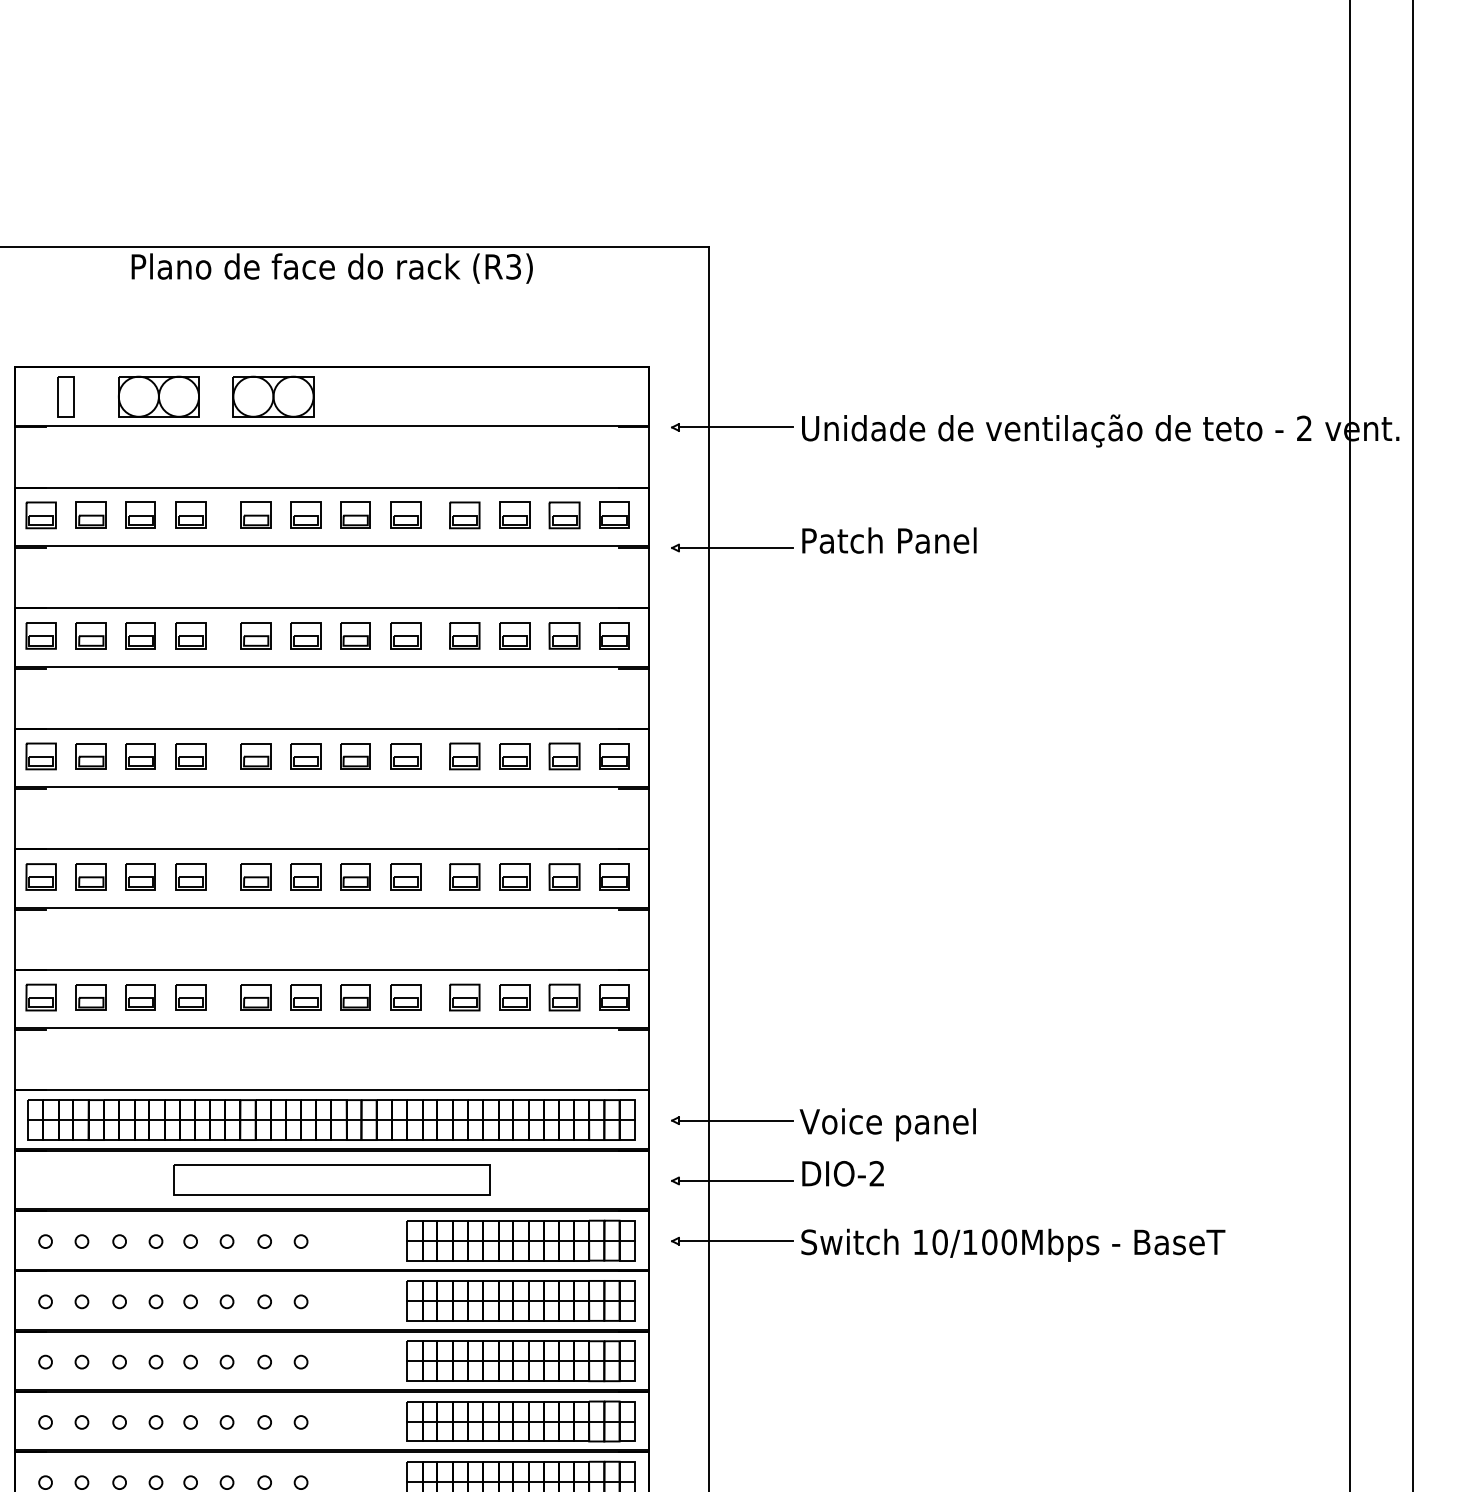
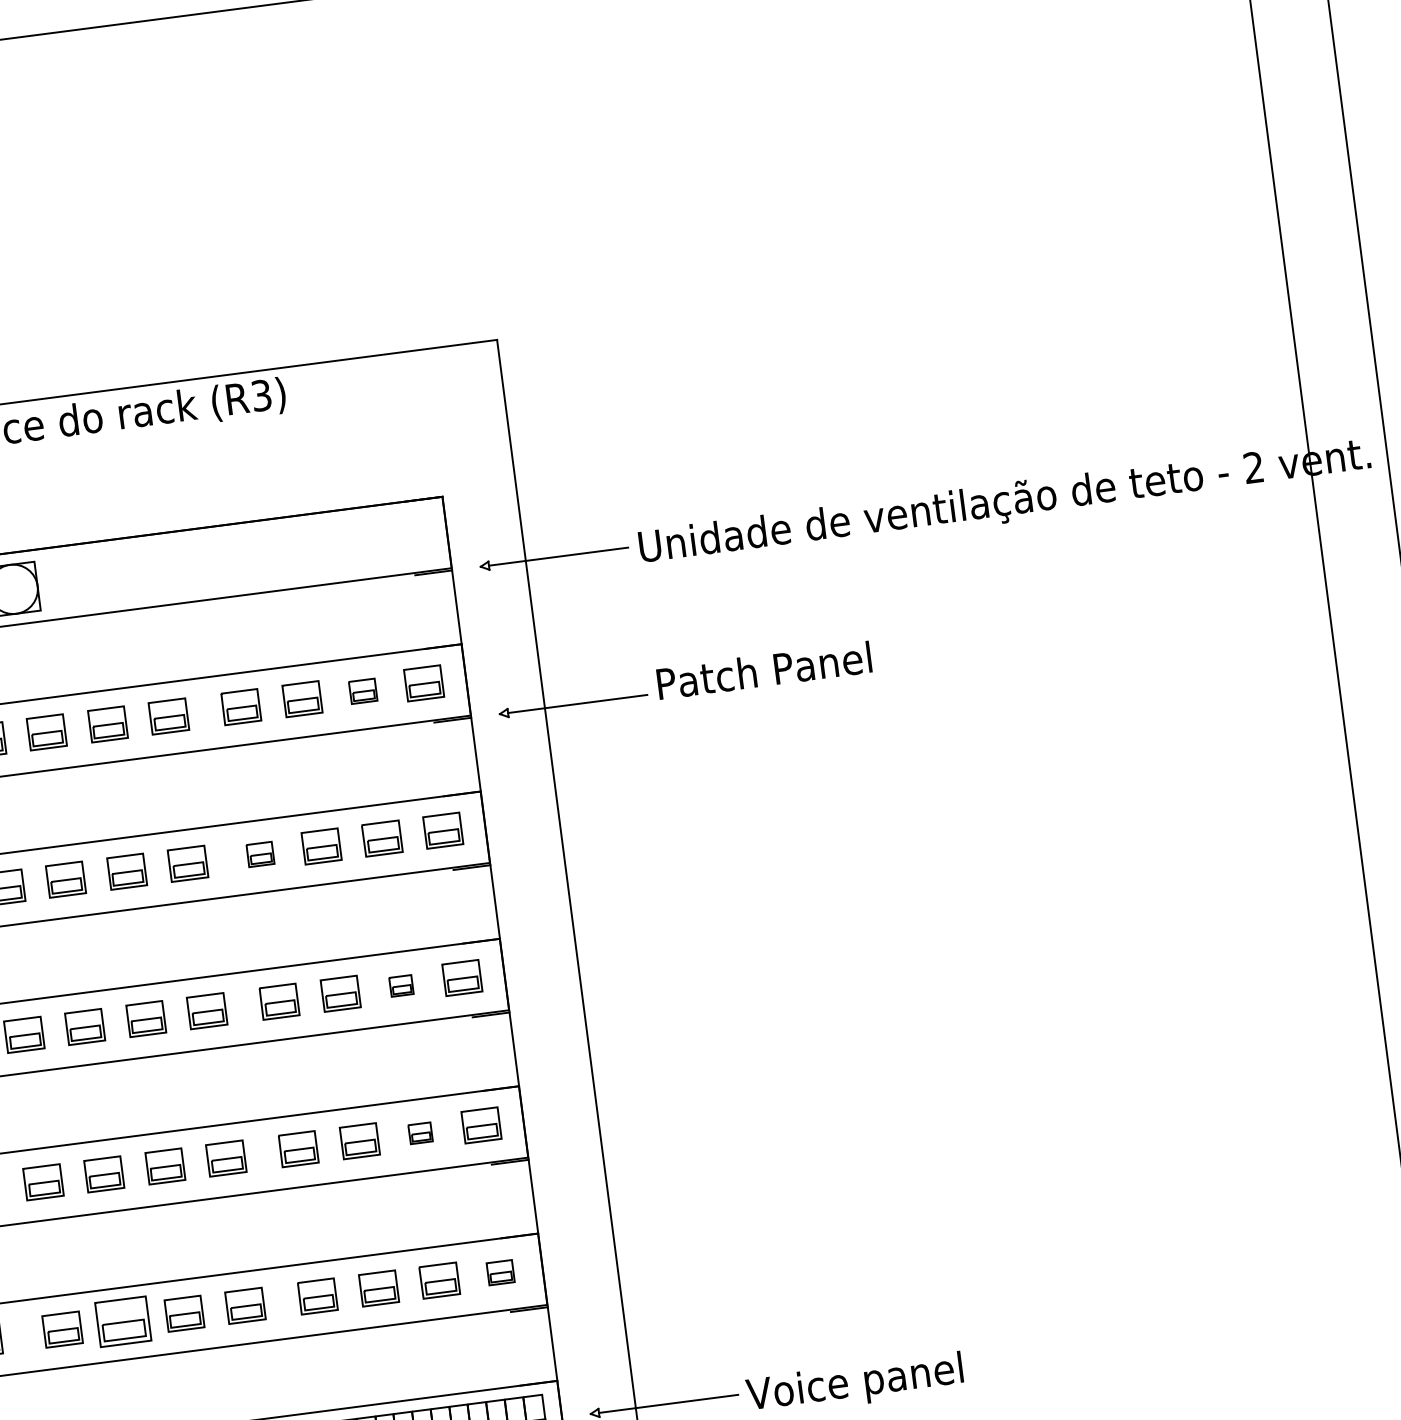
part: (564, 515) -> (363, 691), size x0.7
part: (464, 635) -> (260, 853), size x0.7
part: (564, 756) -> (401, 986), size x0.6
part: (564, 876) -> (420, 1132), size x0.6
part: (305, 997) -> (123, 1321), size x1.4
part: (614, 997) -> (500, 1272), size x0.7

